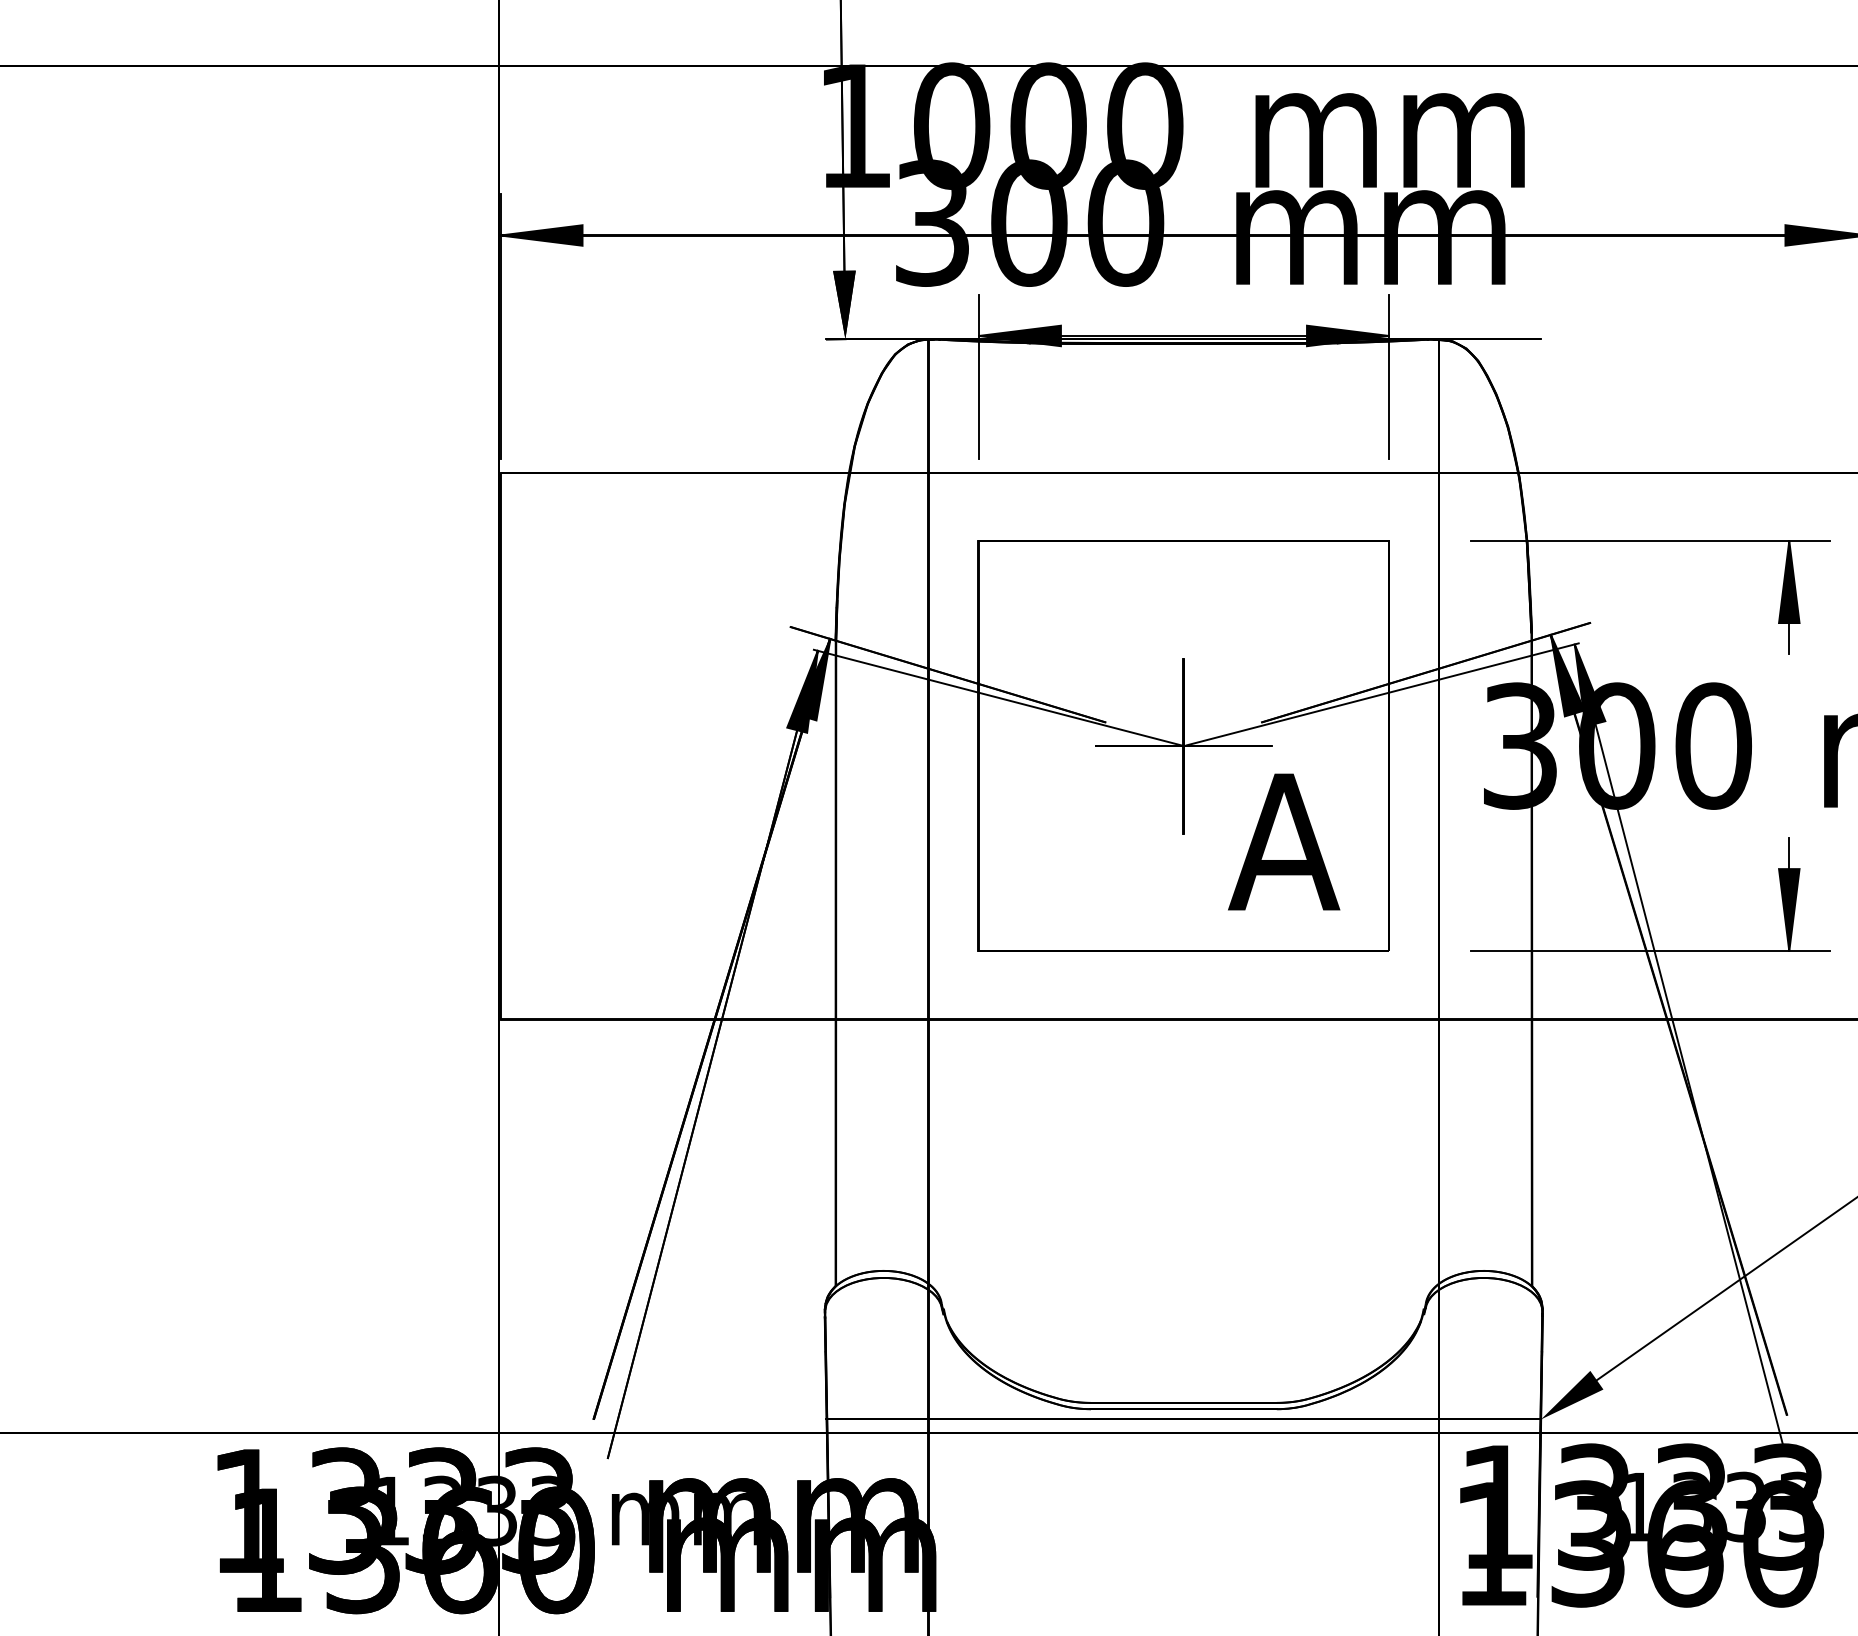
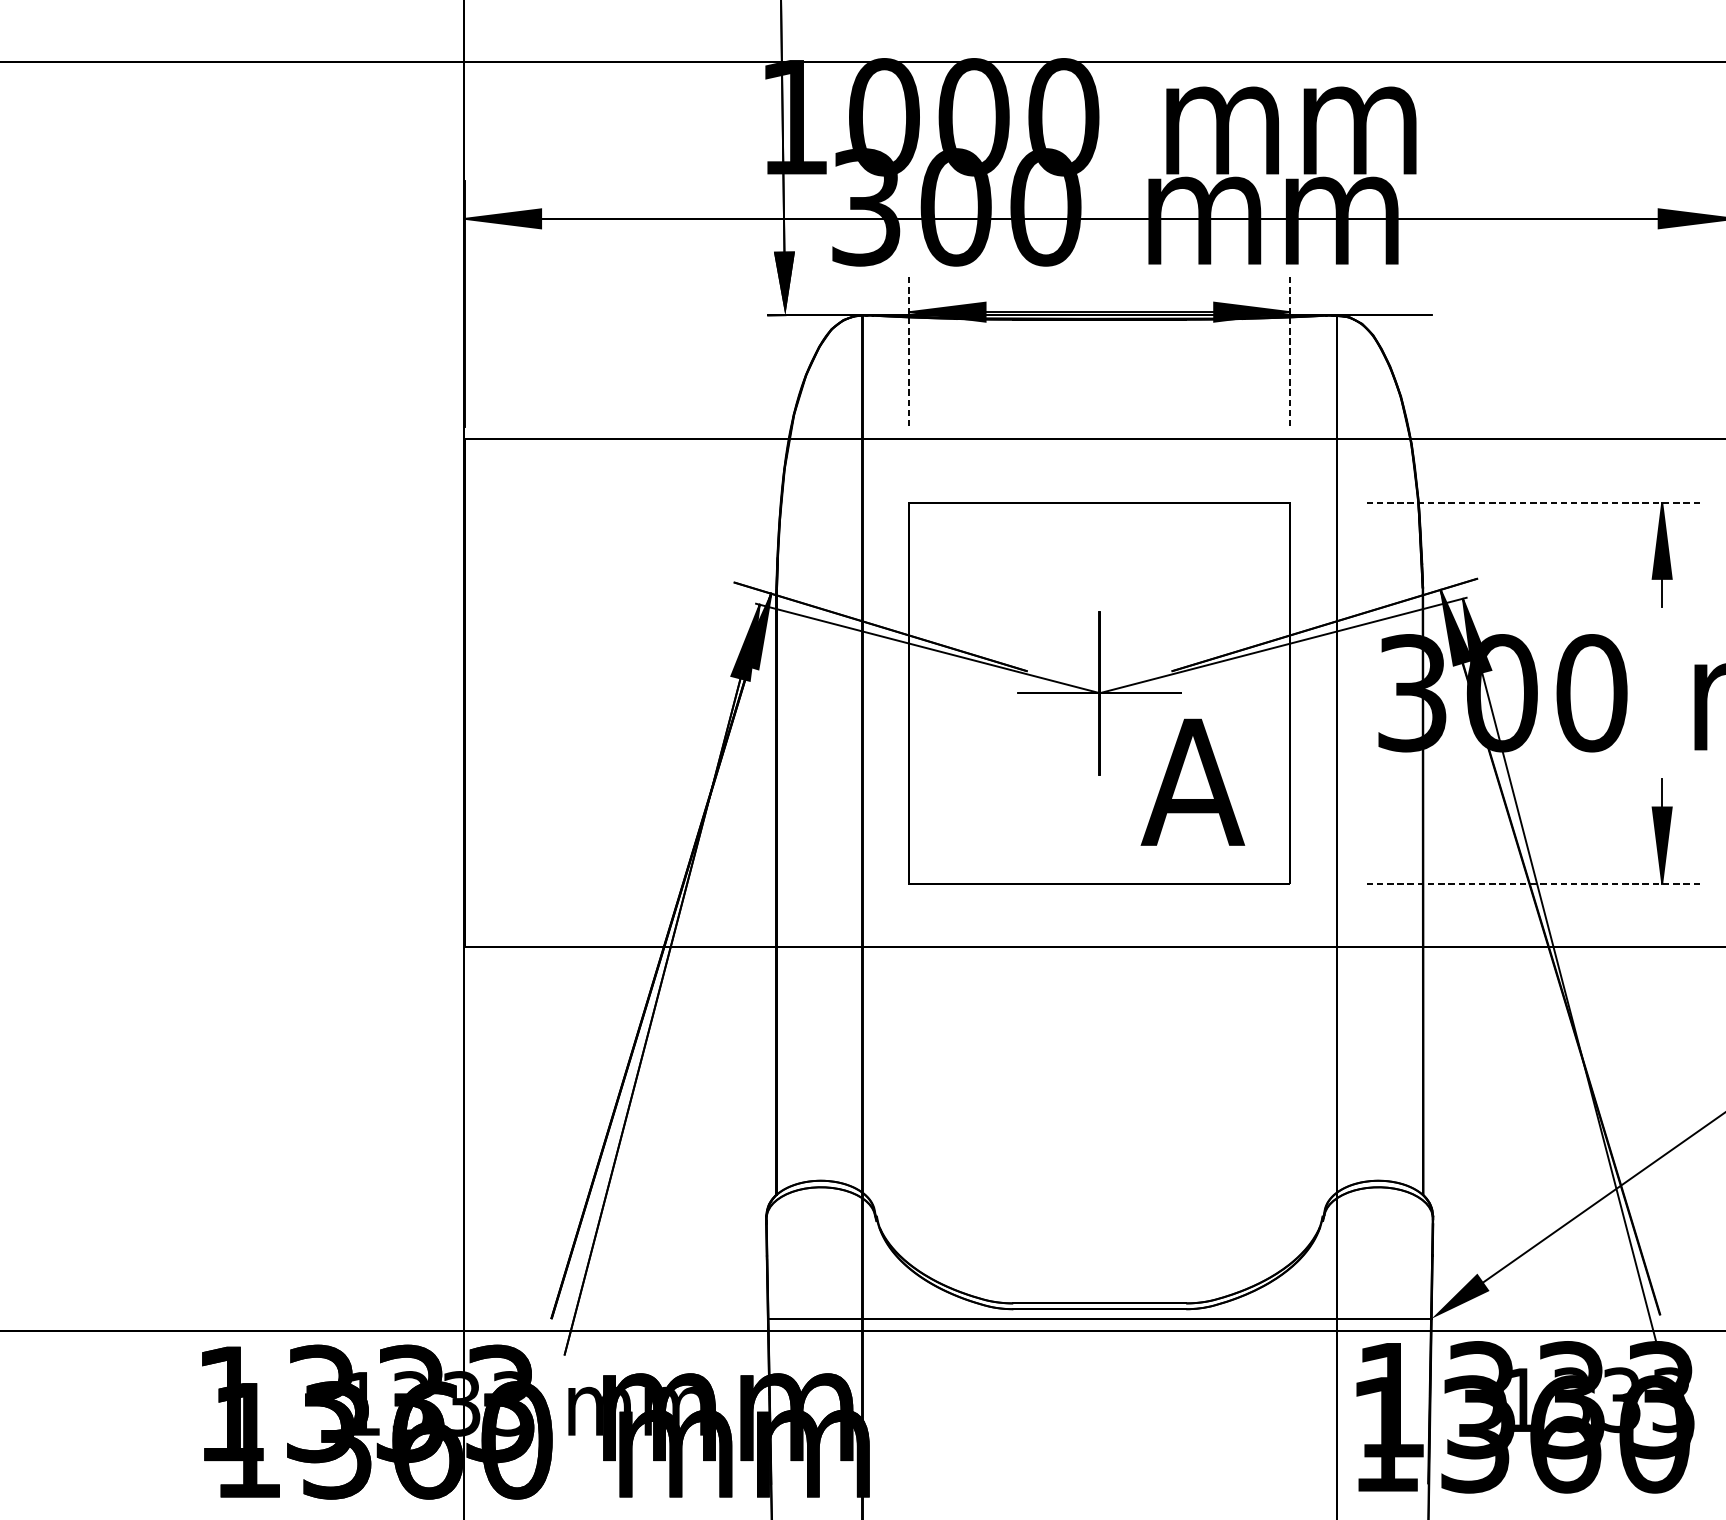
line: (978, 376) -> (908, 349), solid -> dashed
line: (1389, 376) -> (1290, 349), solid -> dashed
line: (1650, 541) -> (1533, 503), solid -> dashed
line: (1650, 951) -> (1533, 884), solid -> dashed

